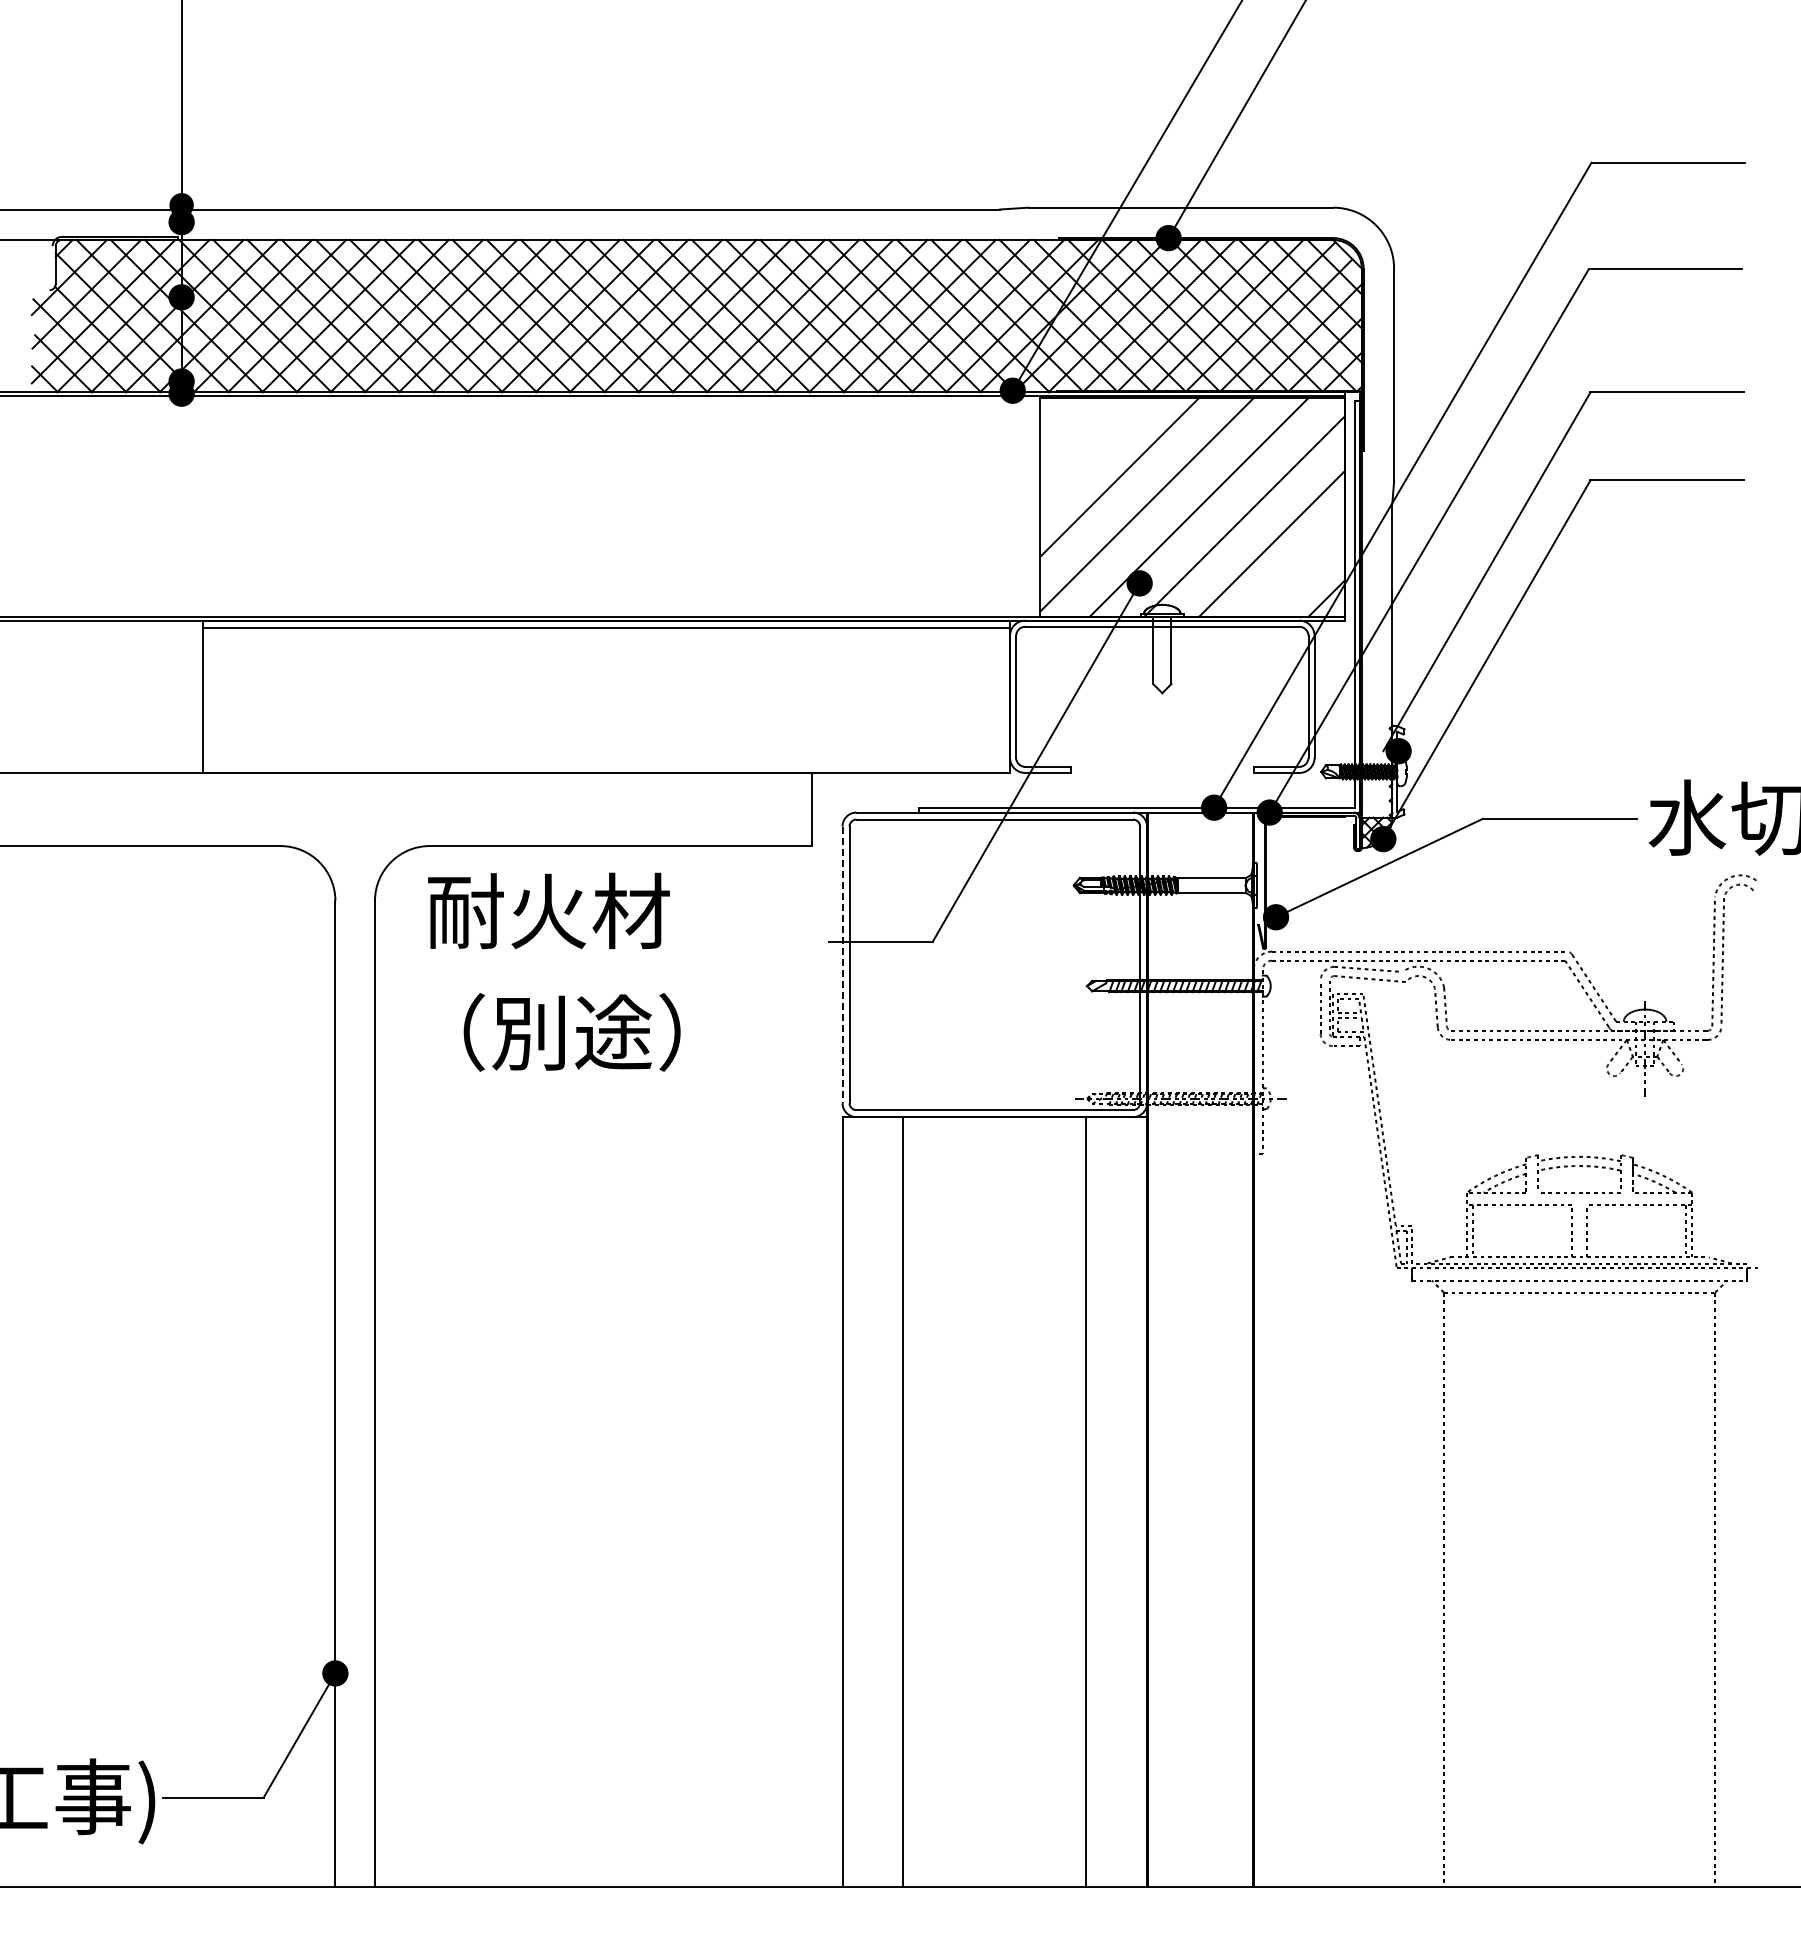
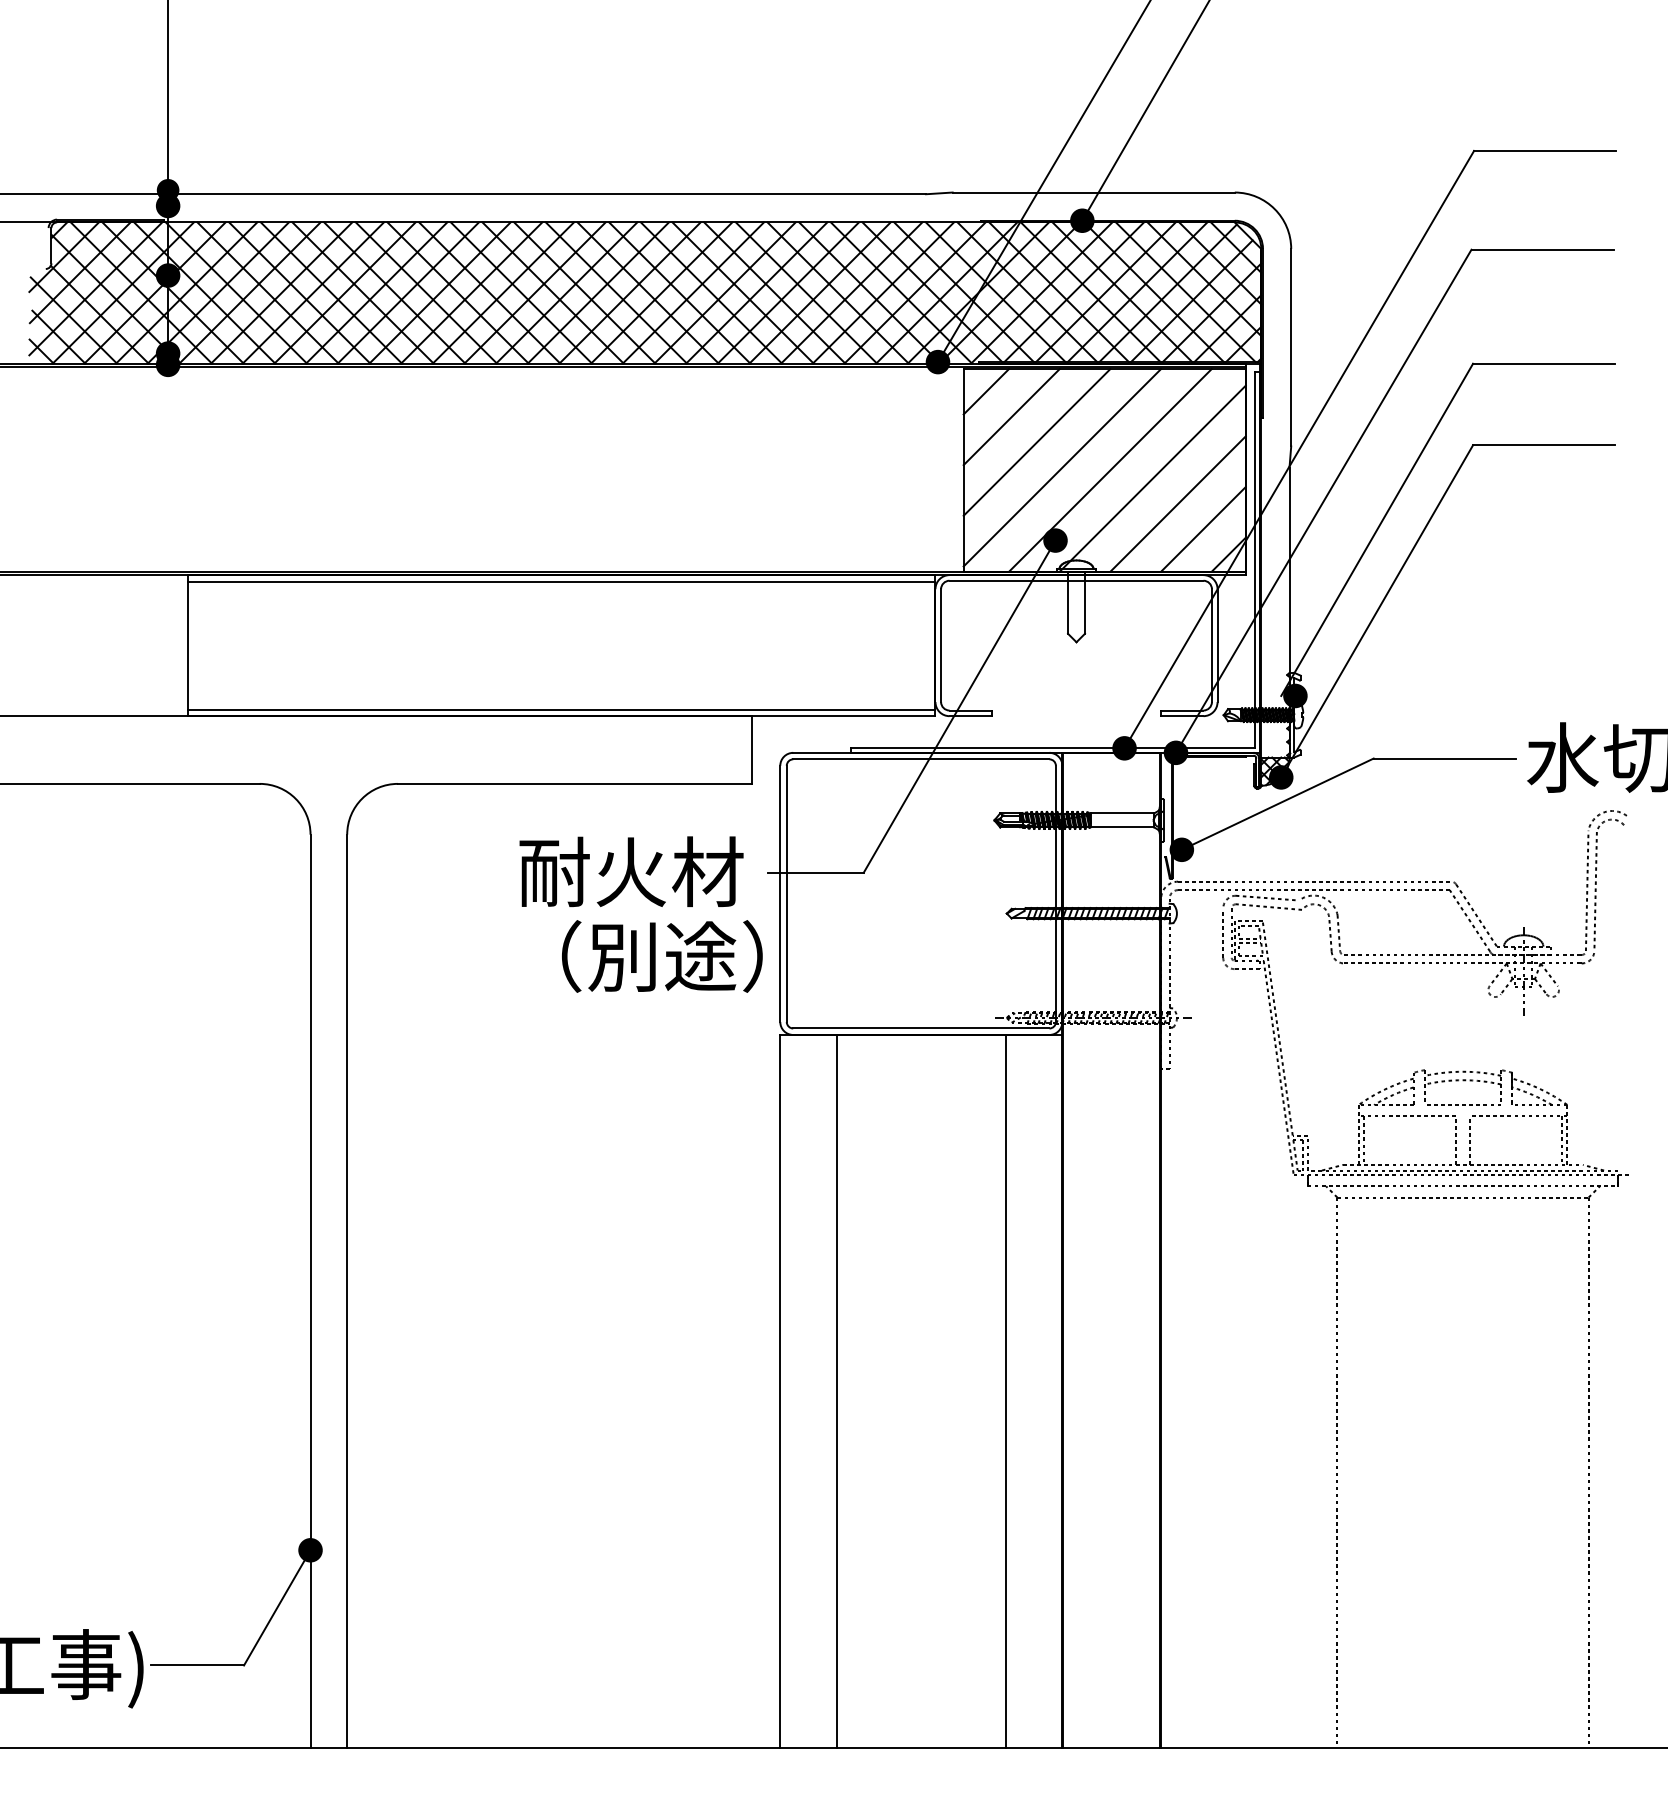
line: (1064, 422) -> (985, 391), added
line: (1092, 449) -> (1011, 416), added
line: (1299, 571) -> (1203, 529), added
line: (606, 765) -> (561, 709), added
text: (548, 910) -> (631, 871), moved
line: (842, 965) -> (780, 894), dashed -> solid
text: (571, 1032) -> (661, 956), moved

